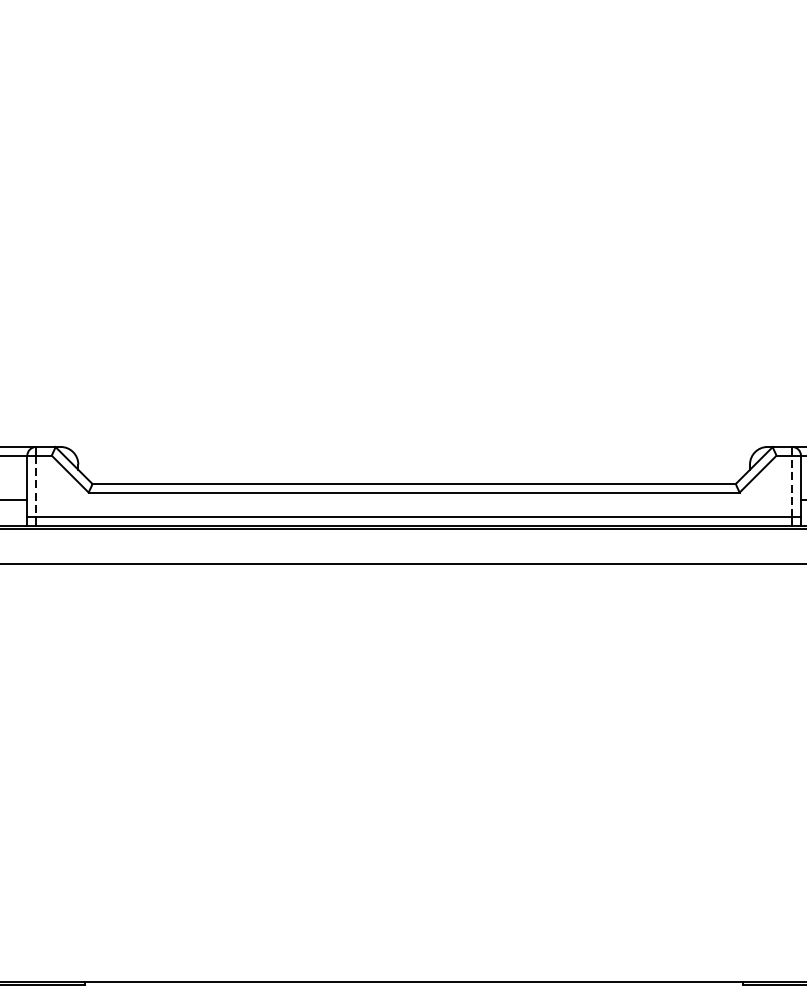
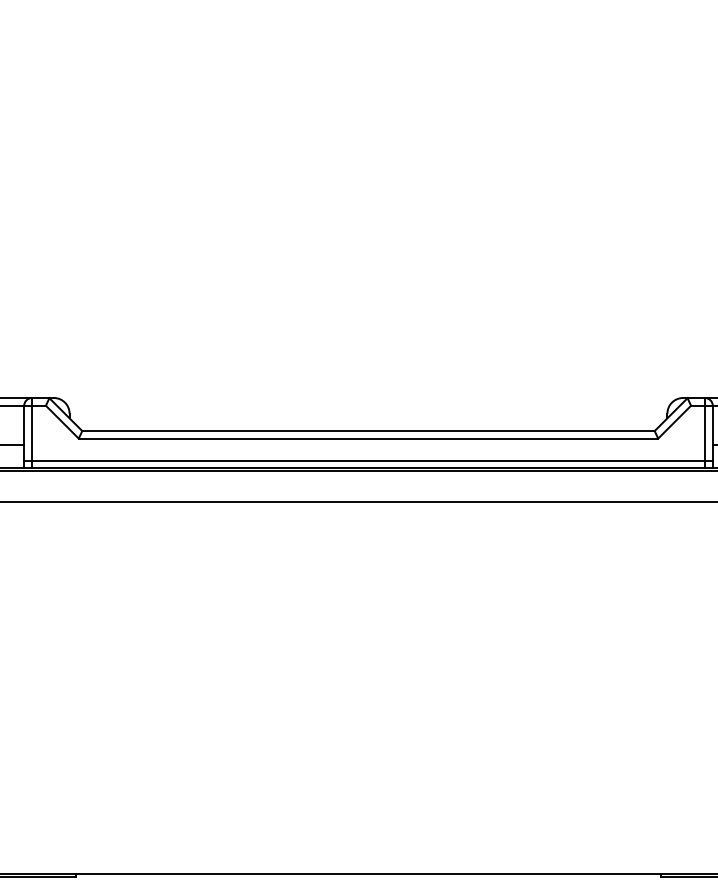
line: (791, 485) -> (704, 432), dashed -> solid
line: (36, 486) -> (32, 433), dashed -> solid

